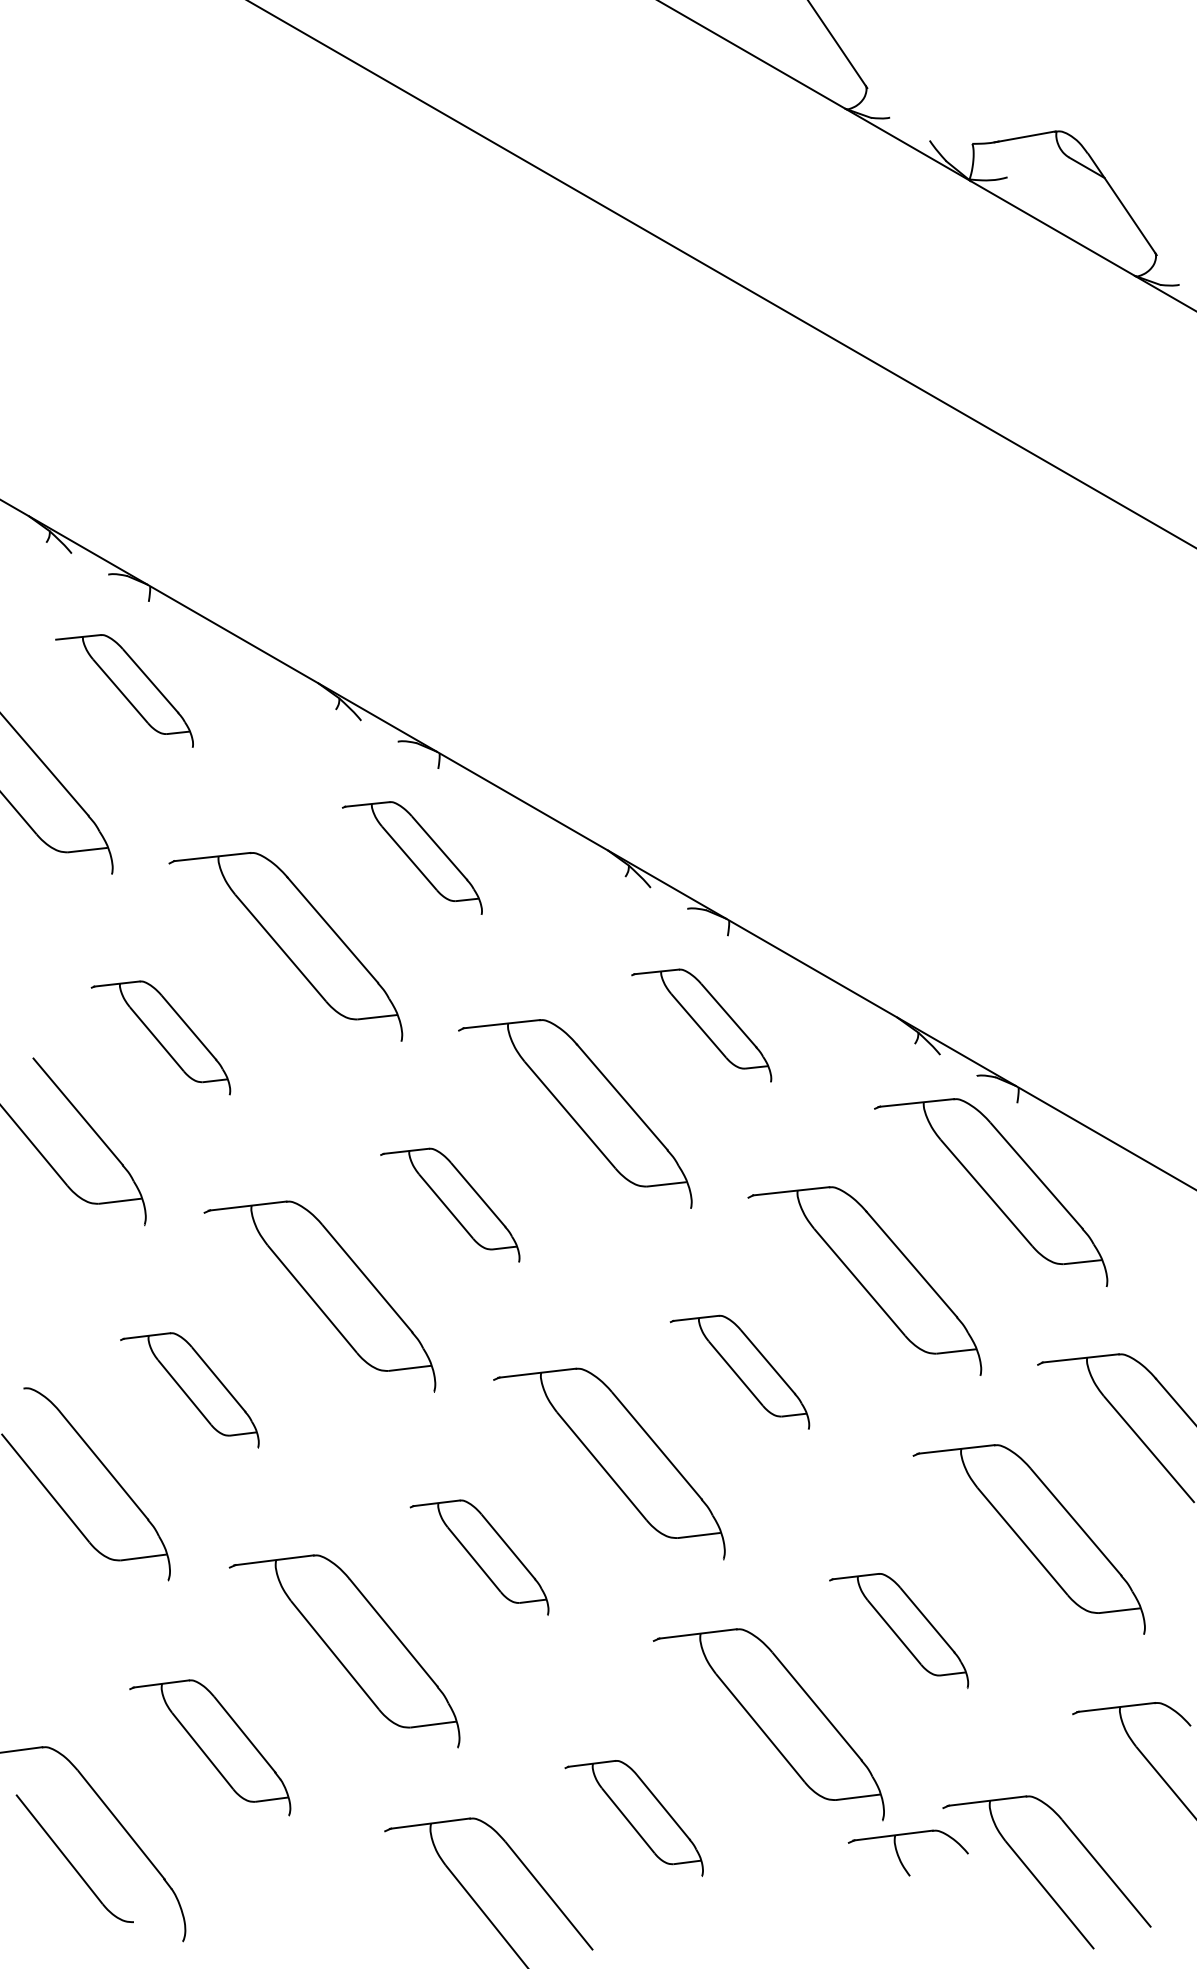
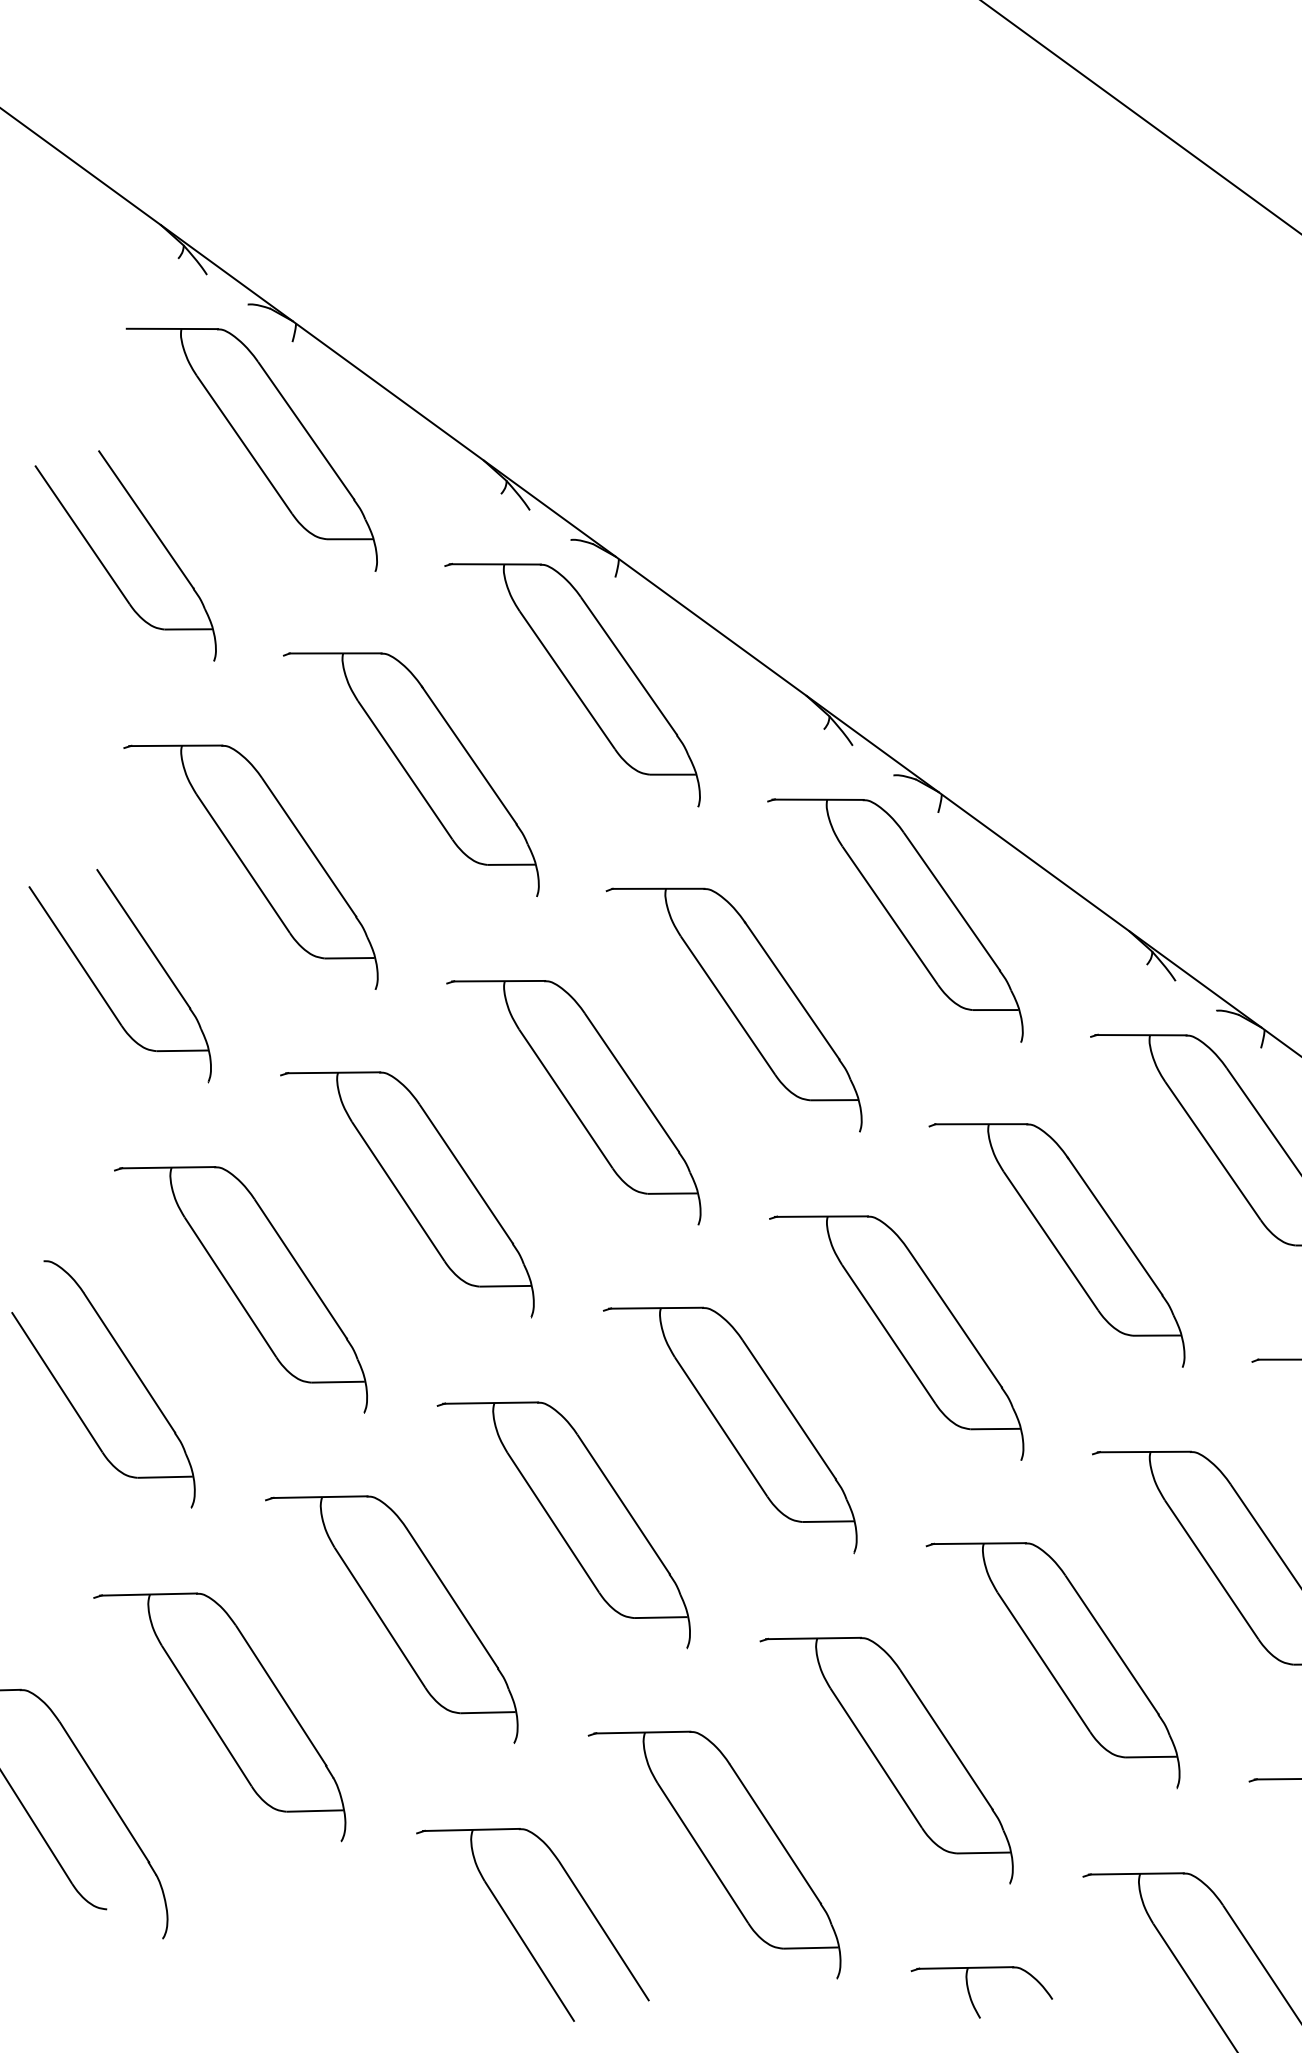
part: (124, 690) -> (252, 444), size x1.67
part: (412, 857) -> (573, 679), size x1.67
part: (701, 1025) -> (895, 915), size x1.67
part: (160, 1037) -> (251, 861), size x1.67
part: (449, 1205) -> (573, 1097), size x1.67
part: (739, 1372) -> (896, 1333), size x1.67
part: (189, 1390) -> (240, 1284), size x1.67
part: (479, 1557) -> (564, 1519), size x1.67
part: (898, 1630) -> (1052, 1659), size x1.67
part: (209, 1747) -> (219, 1711), size x1.43
part: (633, 1818) -> (714, 1849), size x1.67
part: (899, 1855) -> (970, 1992), moved

